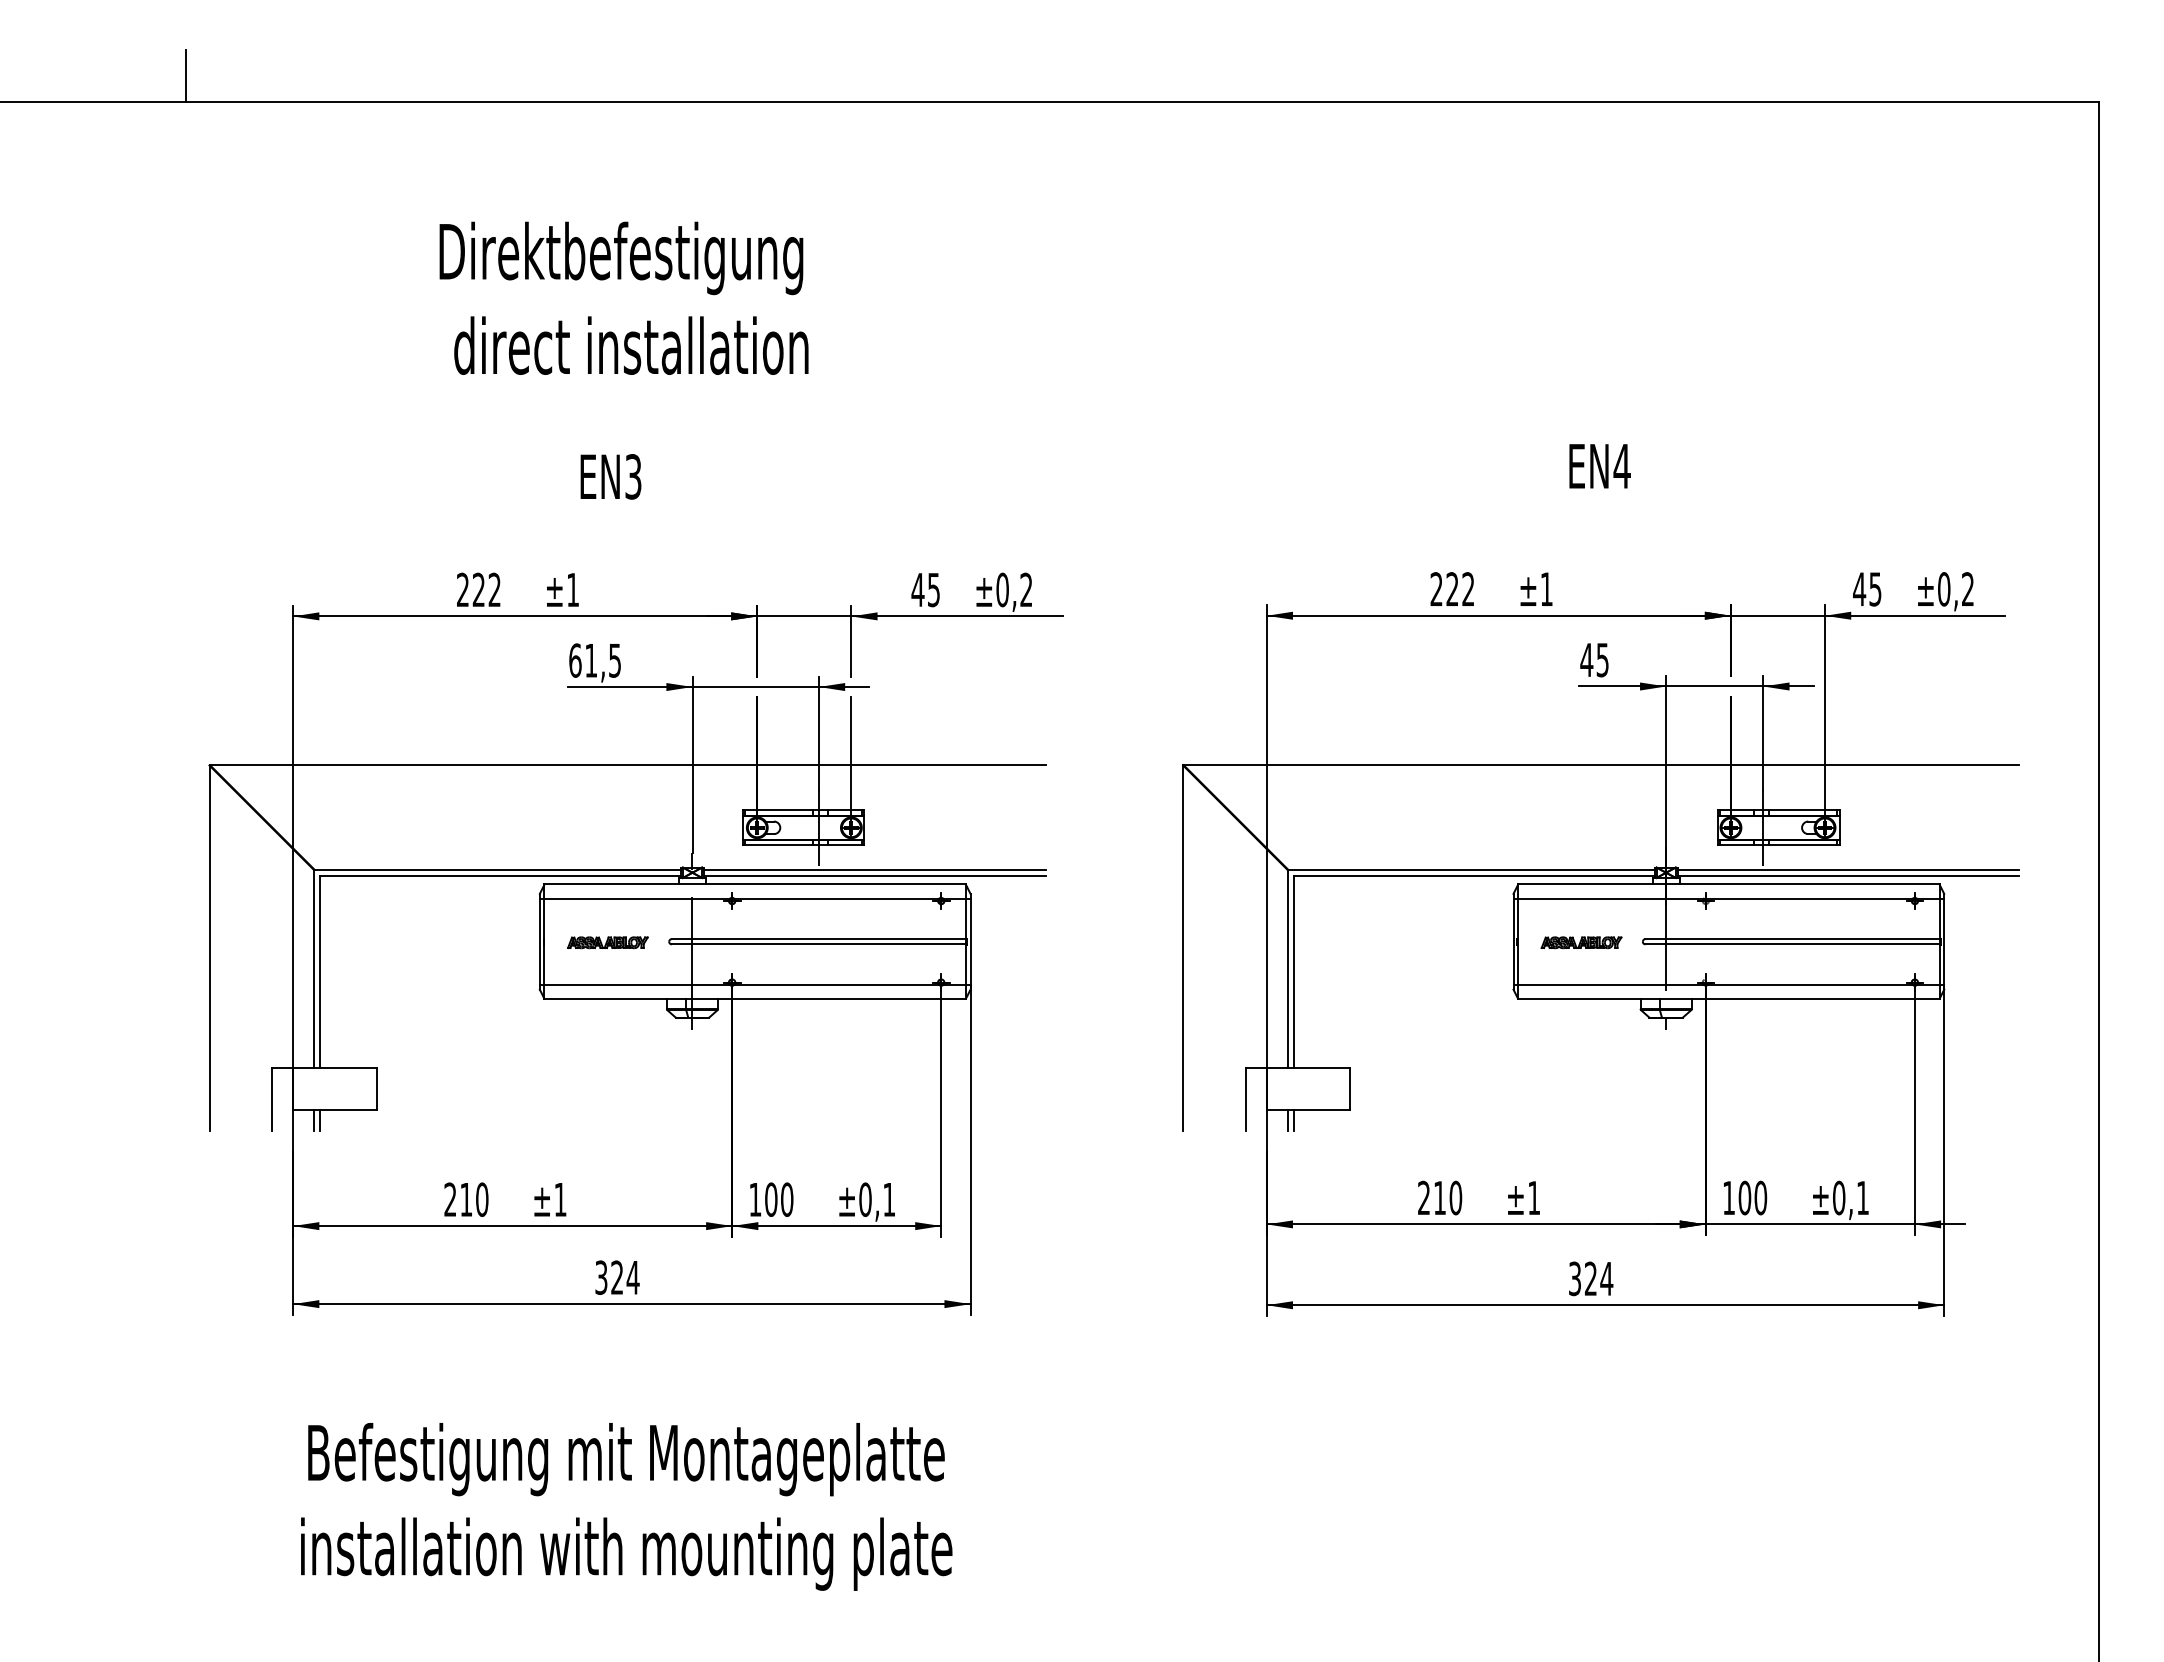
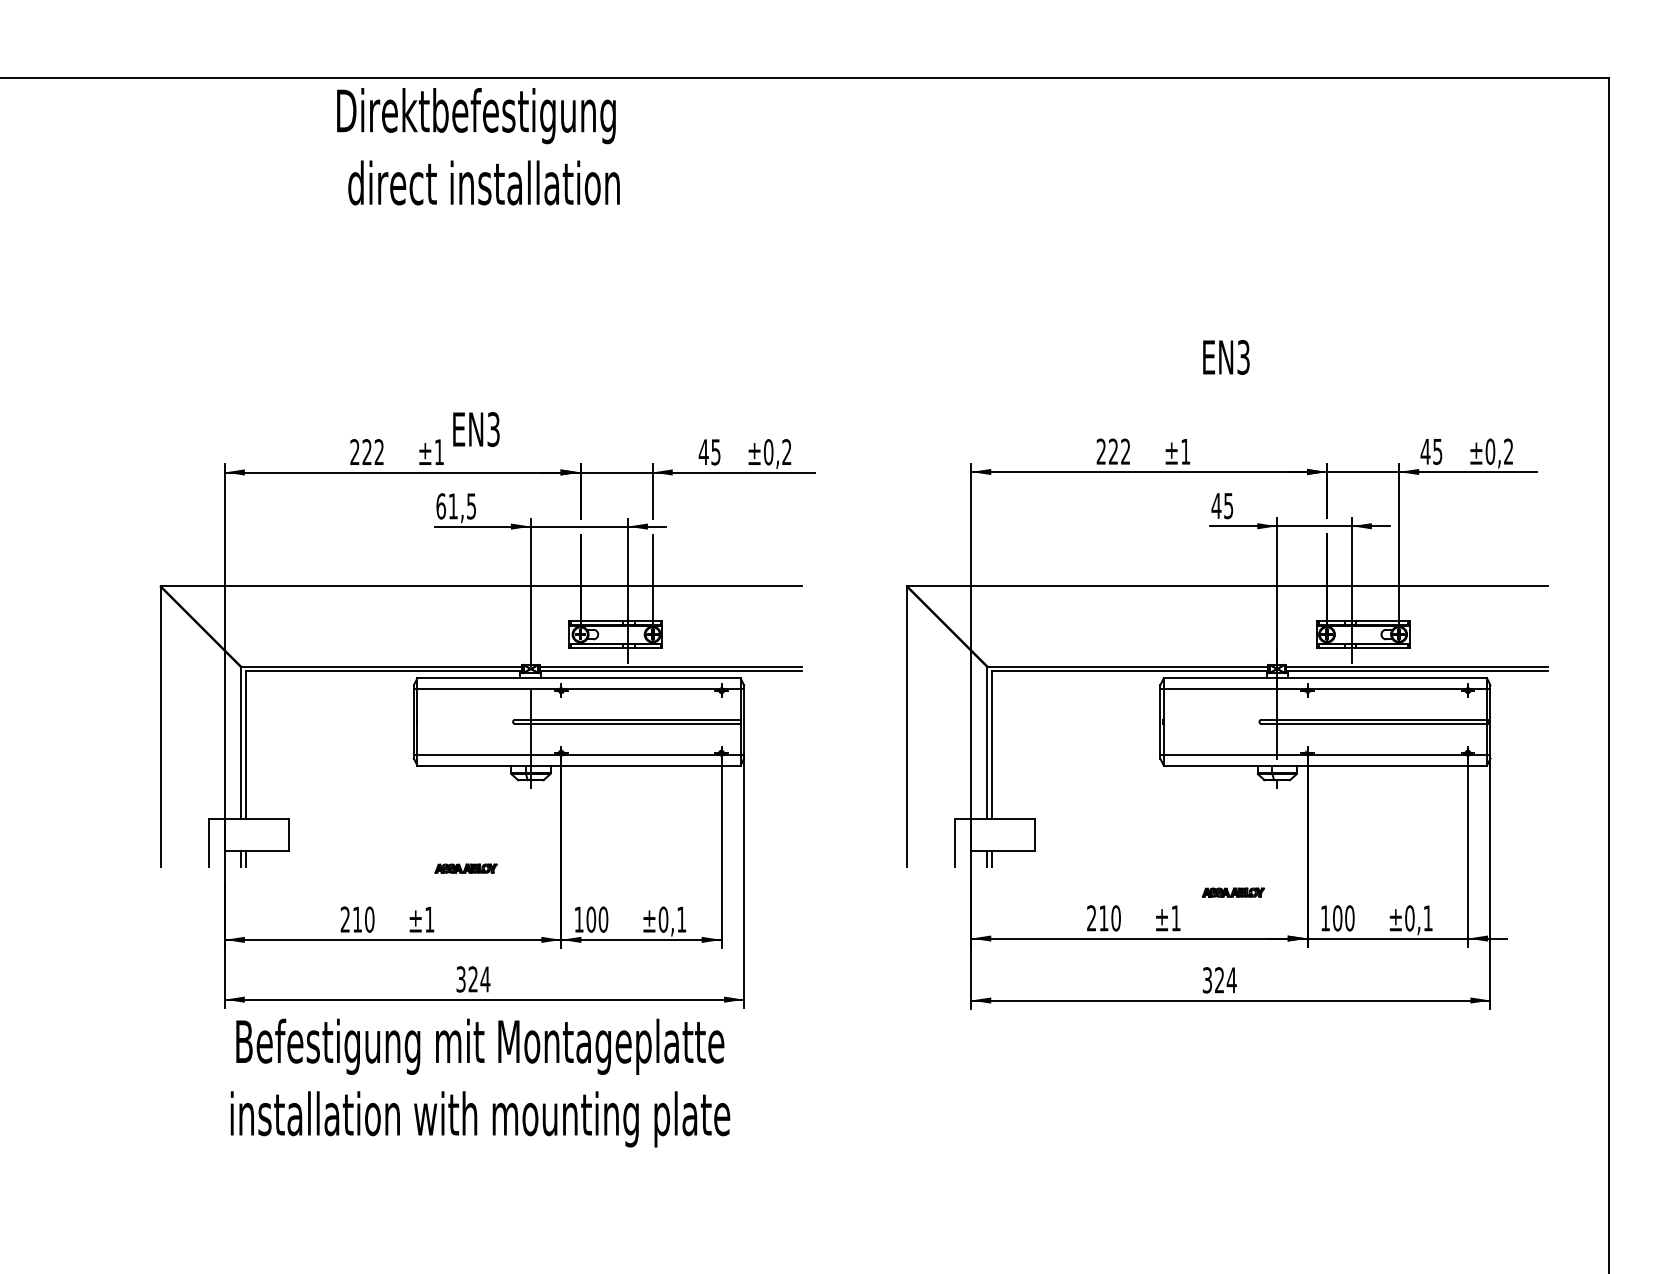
line: (185, 76) -> (142, 58), removed
text: (624, 298) -> (478, 146), moved
text: (1622, 466) -> (1243, 357), EN4 -> EN3
text: (611, 476) -> (476, 429), moved
part: (607, 942) -> (465, 868), moved
part: (1581, 942) -> (1233, 892), moved
text: (626, 1506) -> (480, 1082), moved

